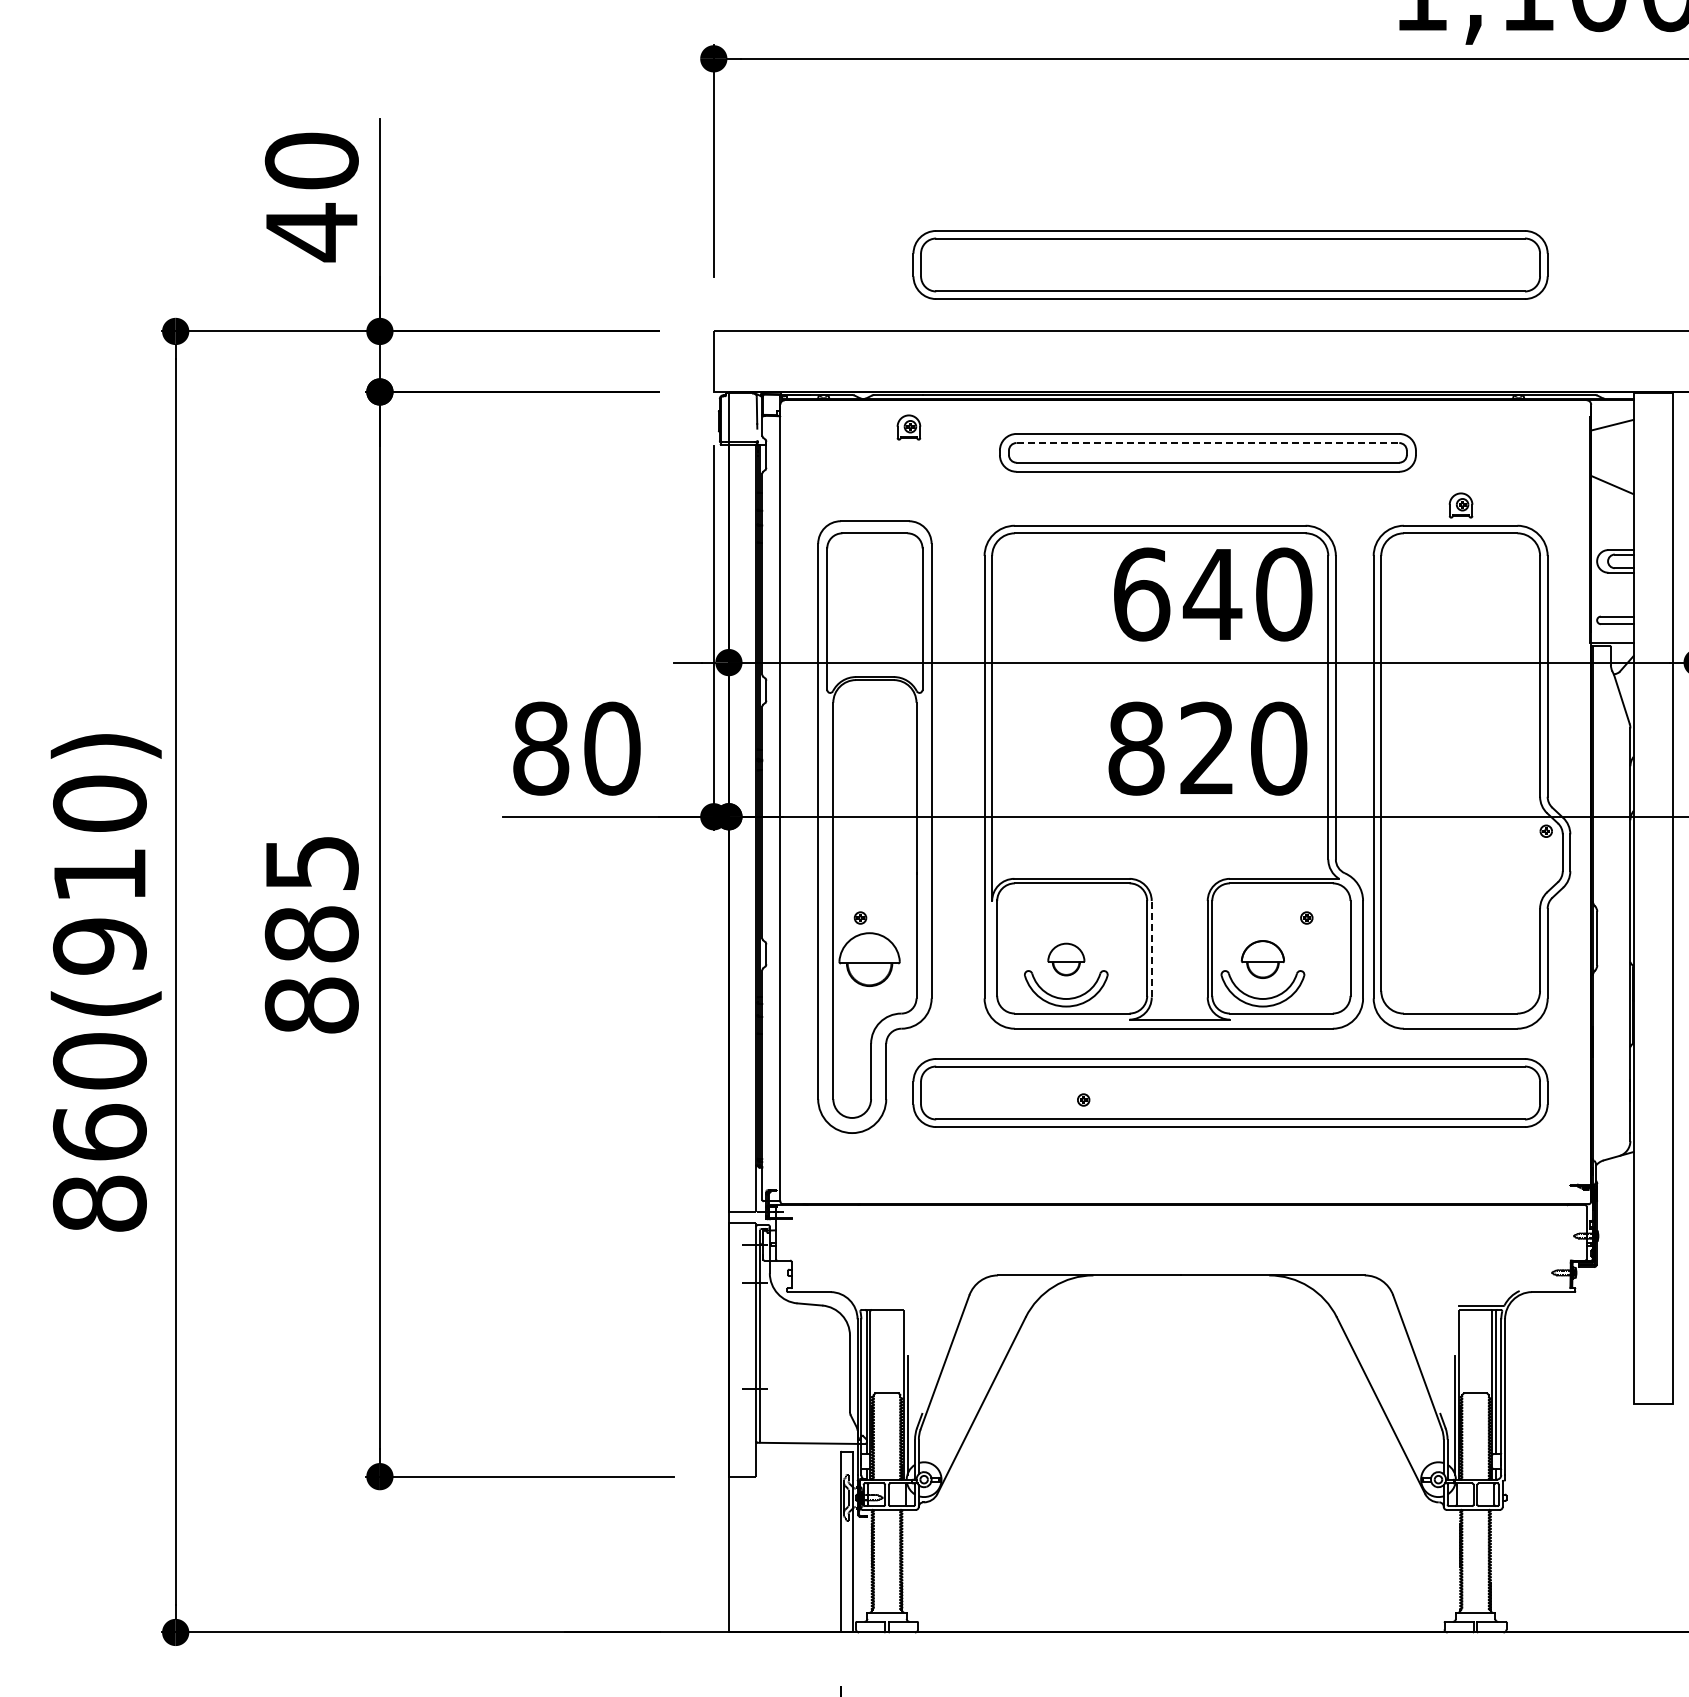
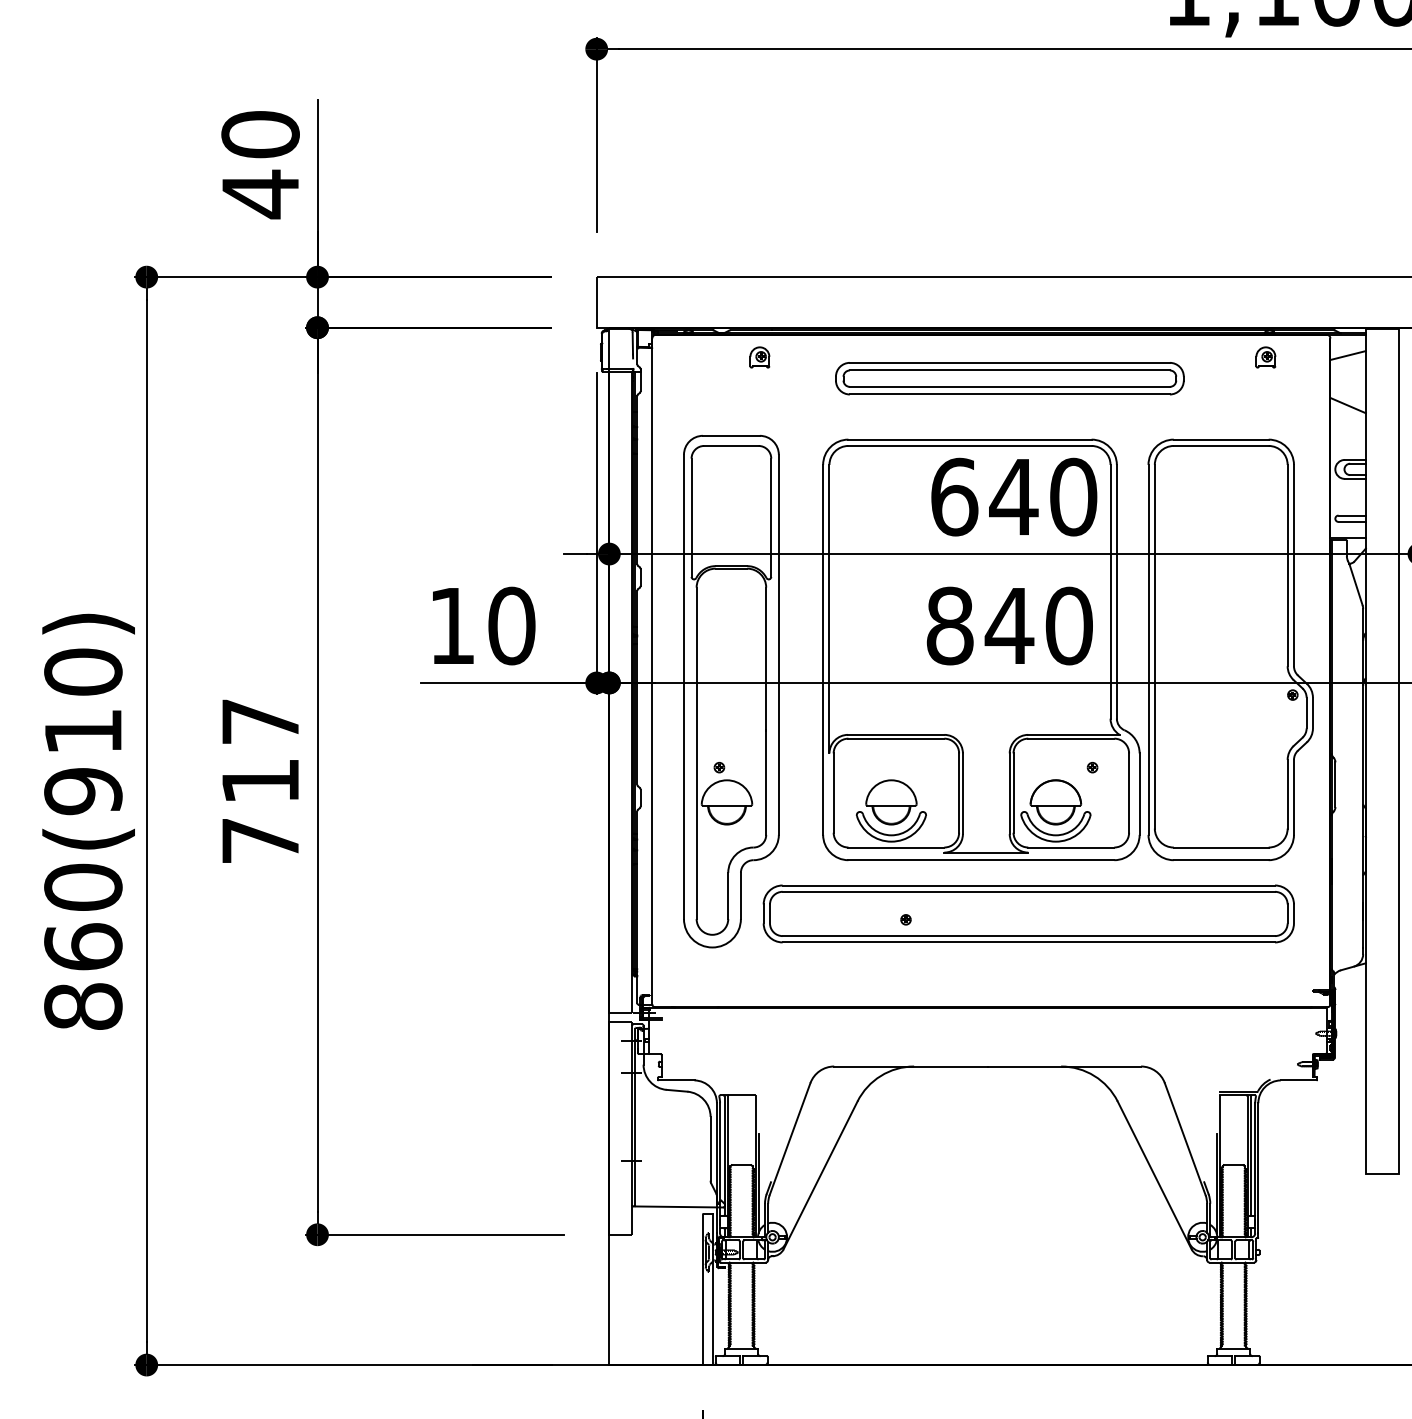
part: (1230, 264) -> (1028, 221), removed
line: (1208, 443) -> (1010, 370), dashed -> solid
part: (1460, 505) -> (1265, 357), moved
text: (1207, 747) -> (1009, 625), 820 -> 840
text: (541, 748) -> (452, 625), 80 -> 10
text: (311, 935) -> (260, 782), 885 -> 717
line: (1151, 948) -> (962, 793), dashed -> solid
part: (1066, 959) -> (891, 802), size x1.67
part: (1262, 959) -> (1055, 802), size x1.43

